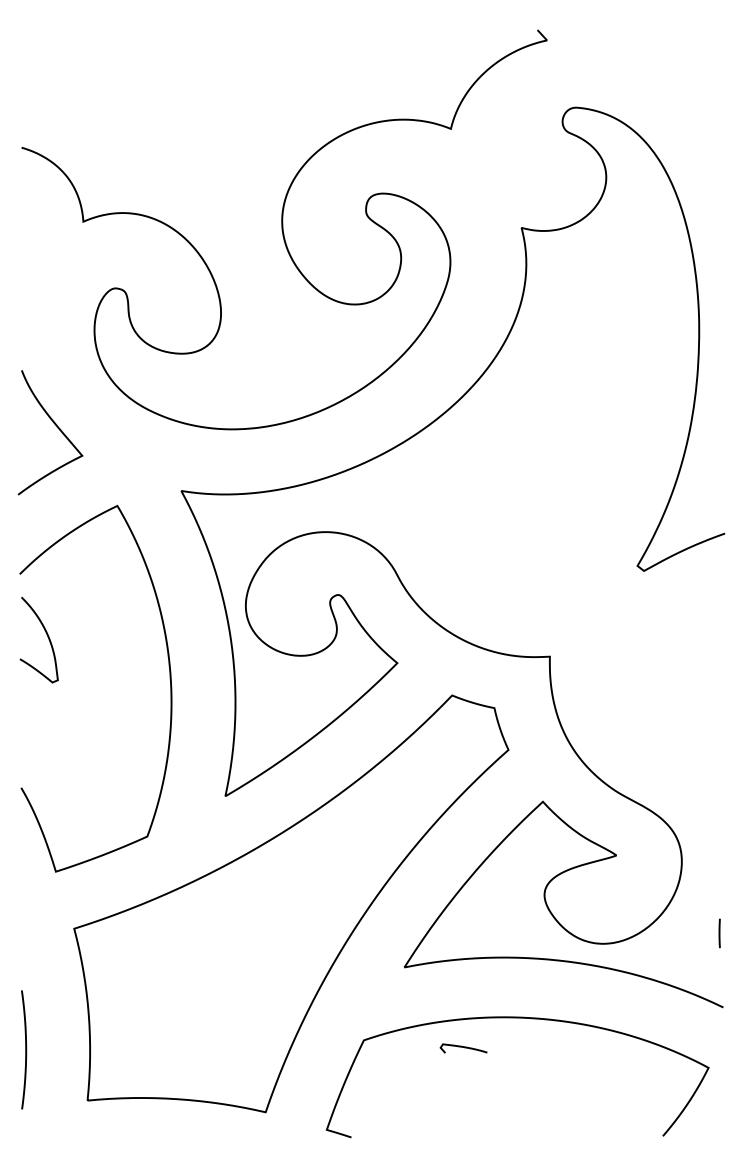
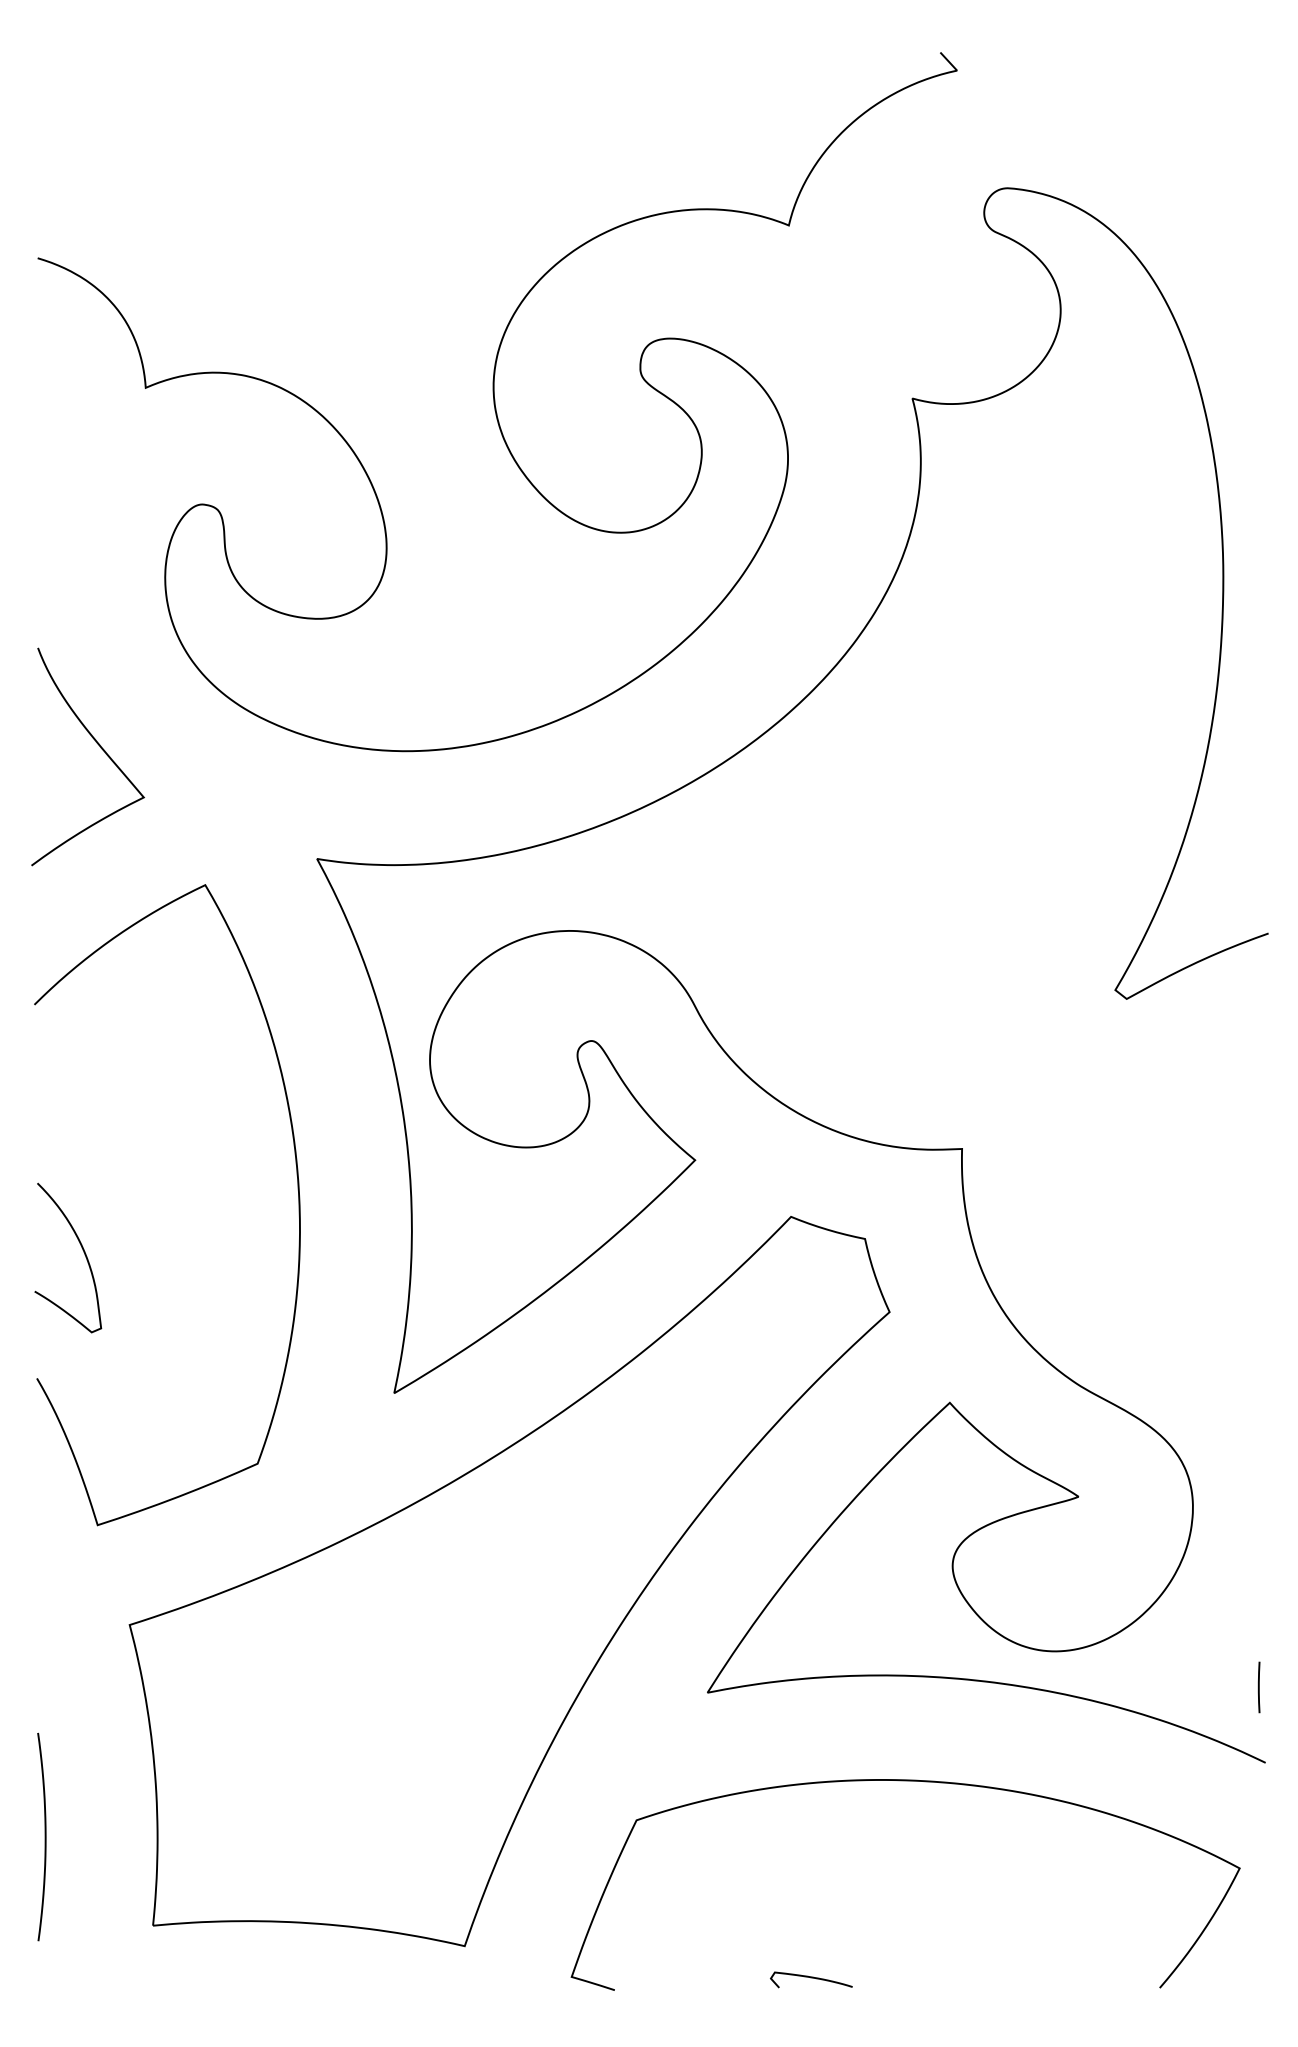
curve: (46, 635) -> (81, 1250), moved
line: (719, 933) -> (1258, 1687), moved
curve: (463, 1047) -> (810, 1978), moved

